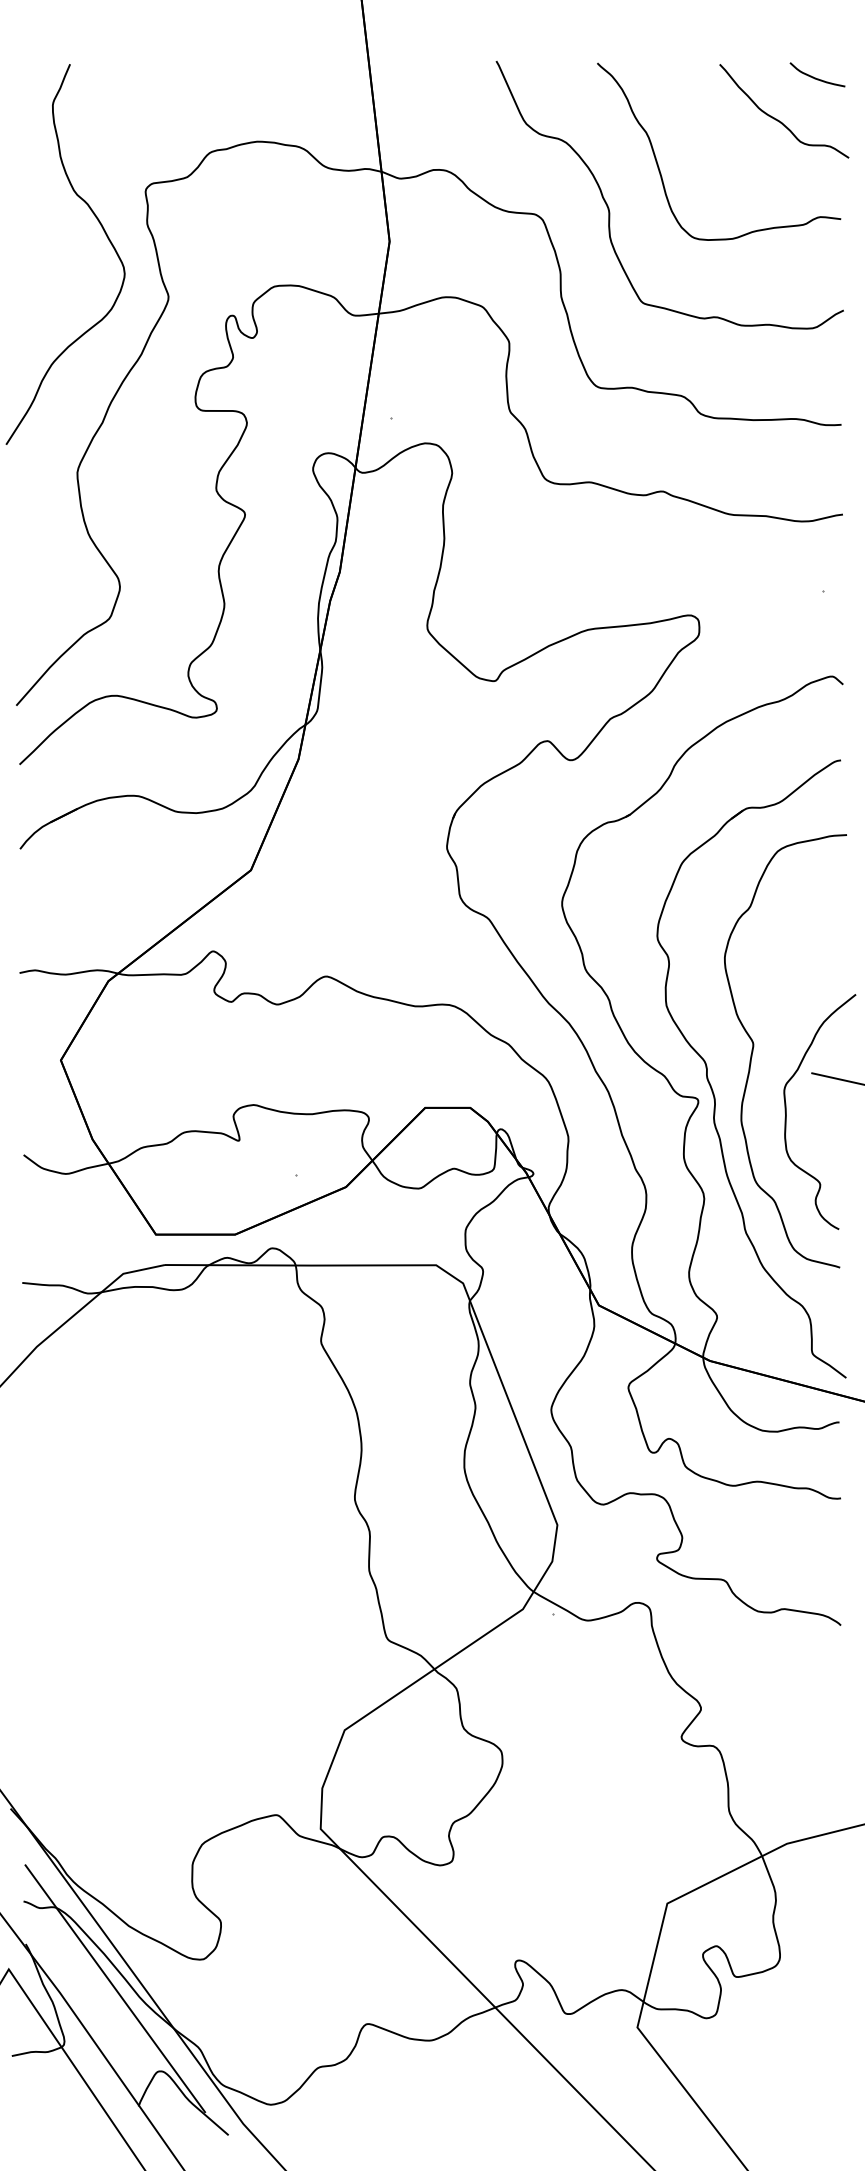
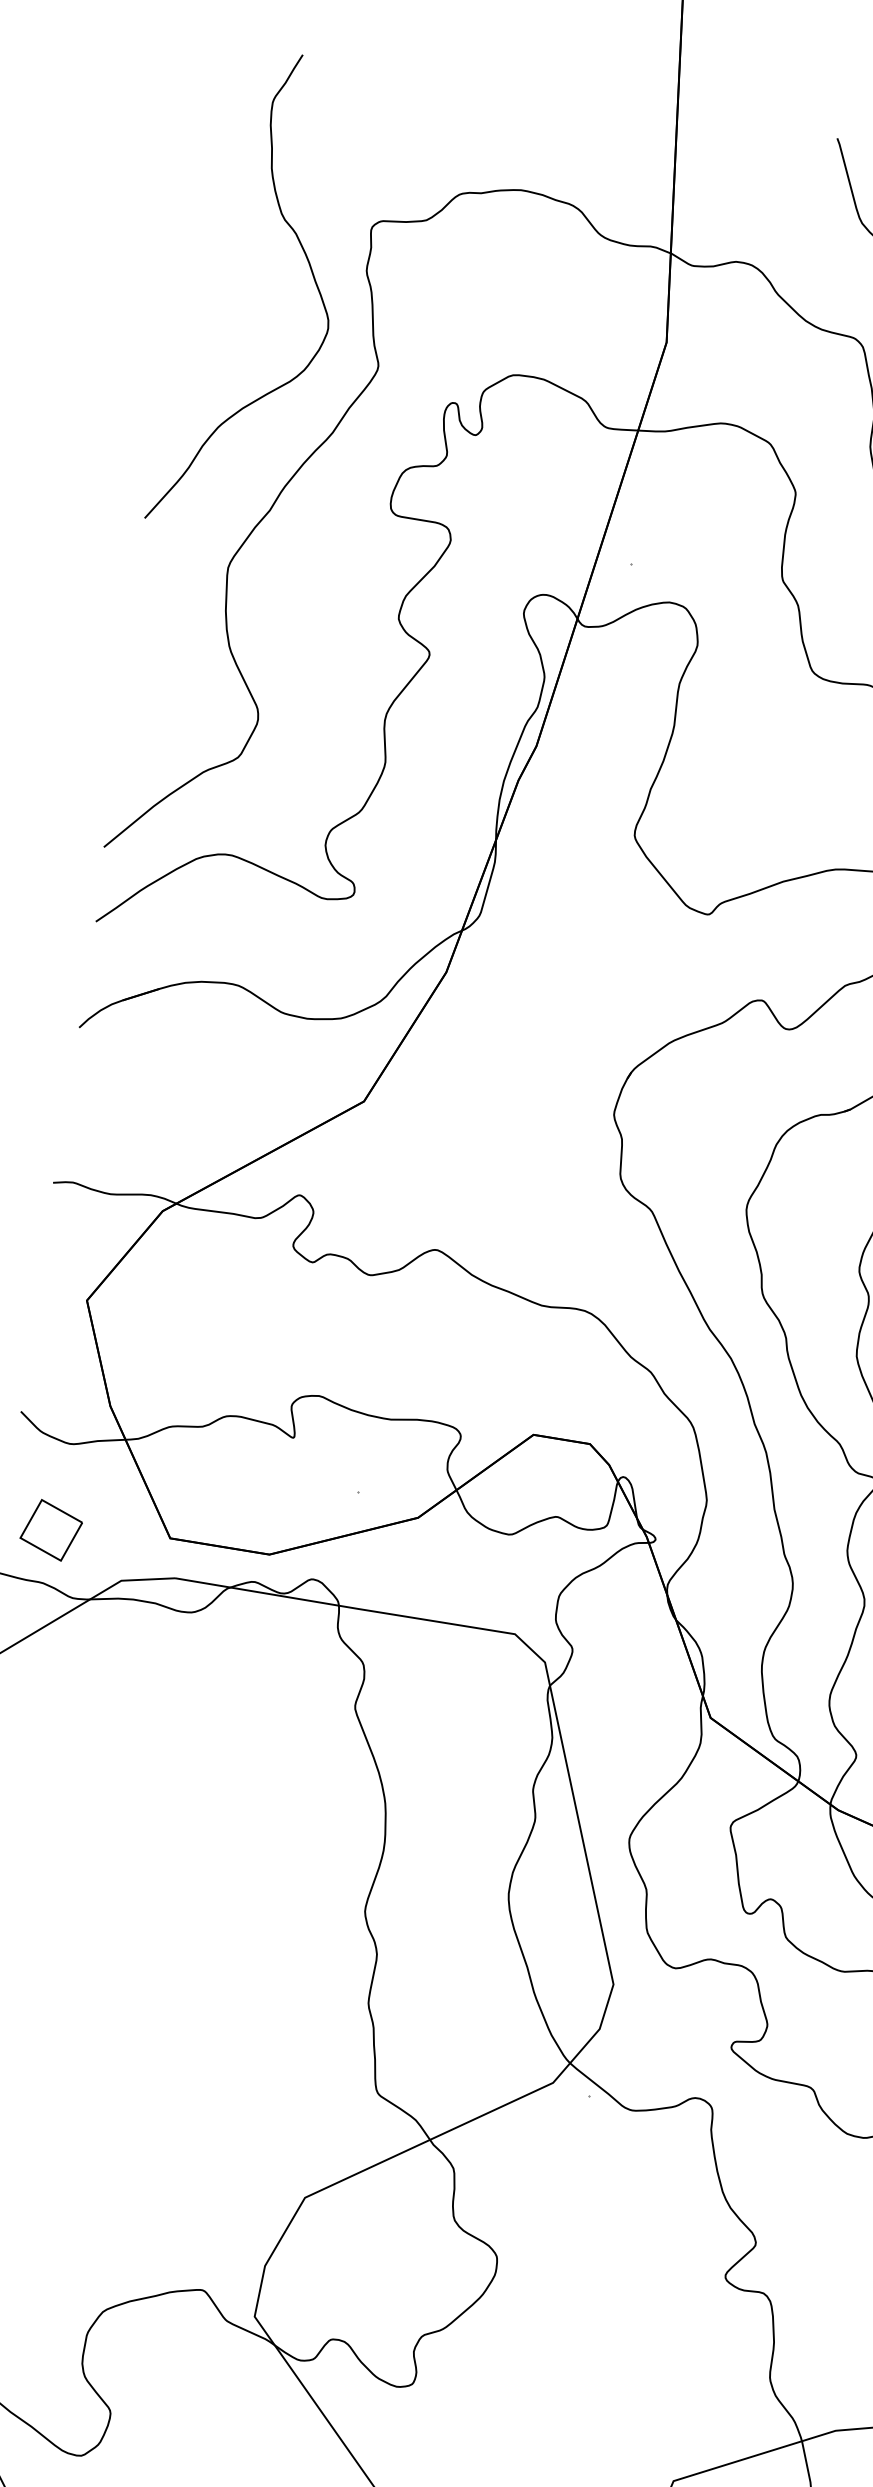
part: (62, 1243) -> (51, 1530), added

